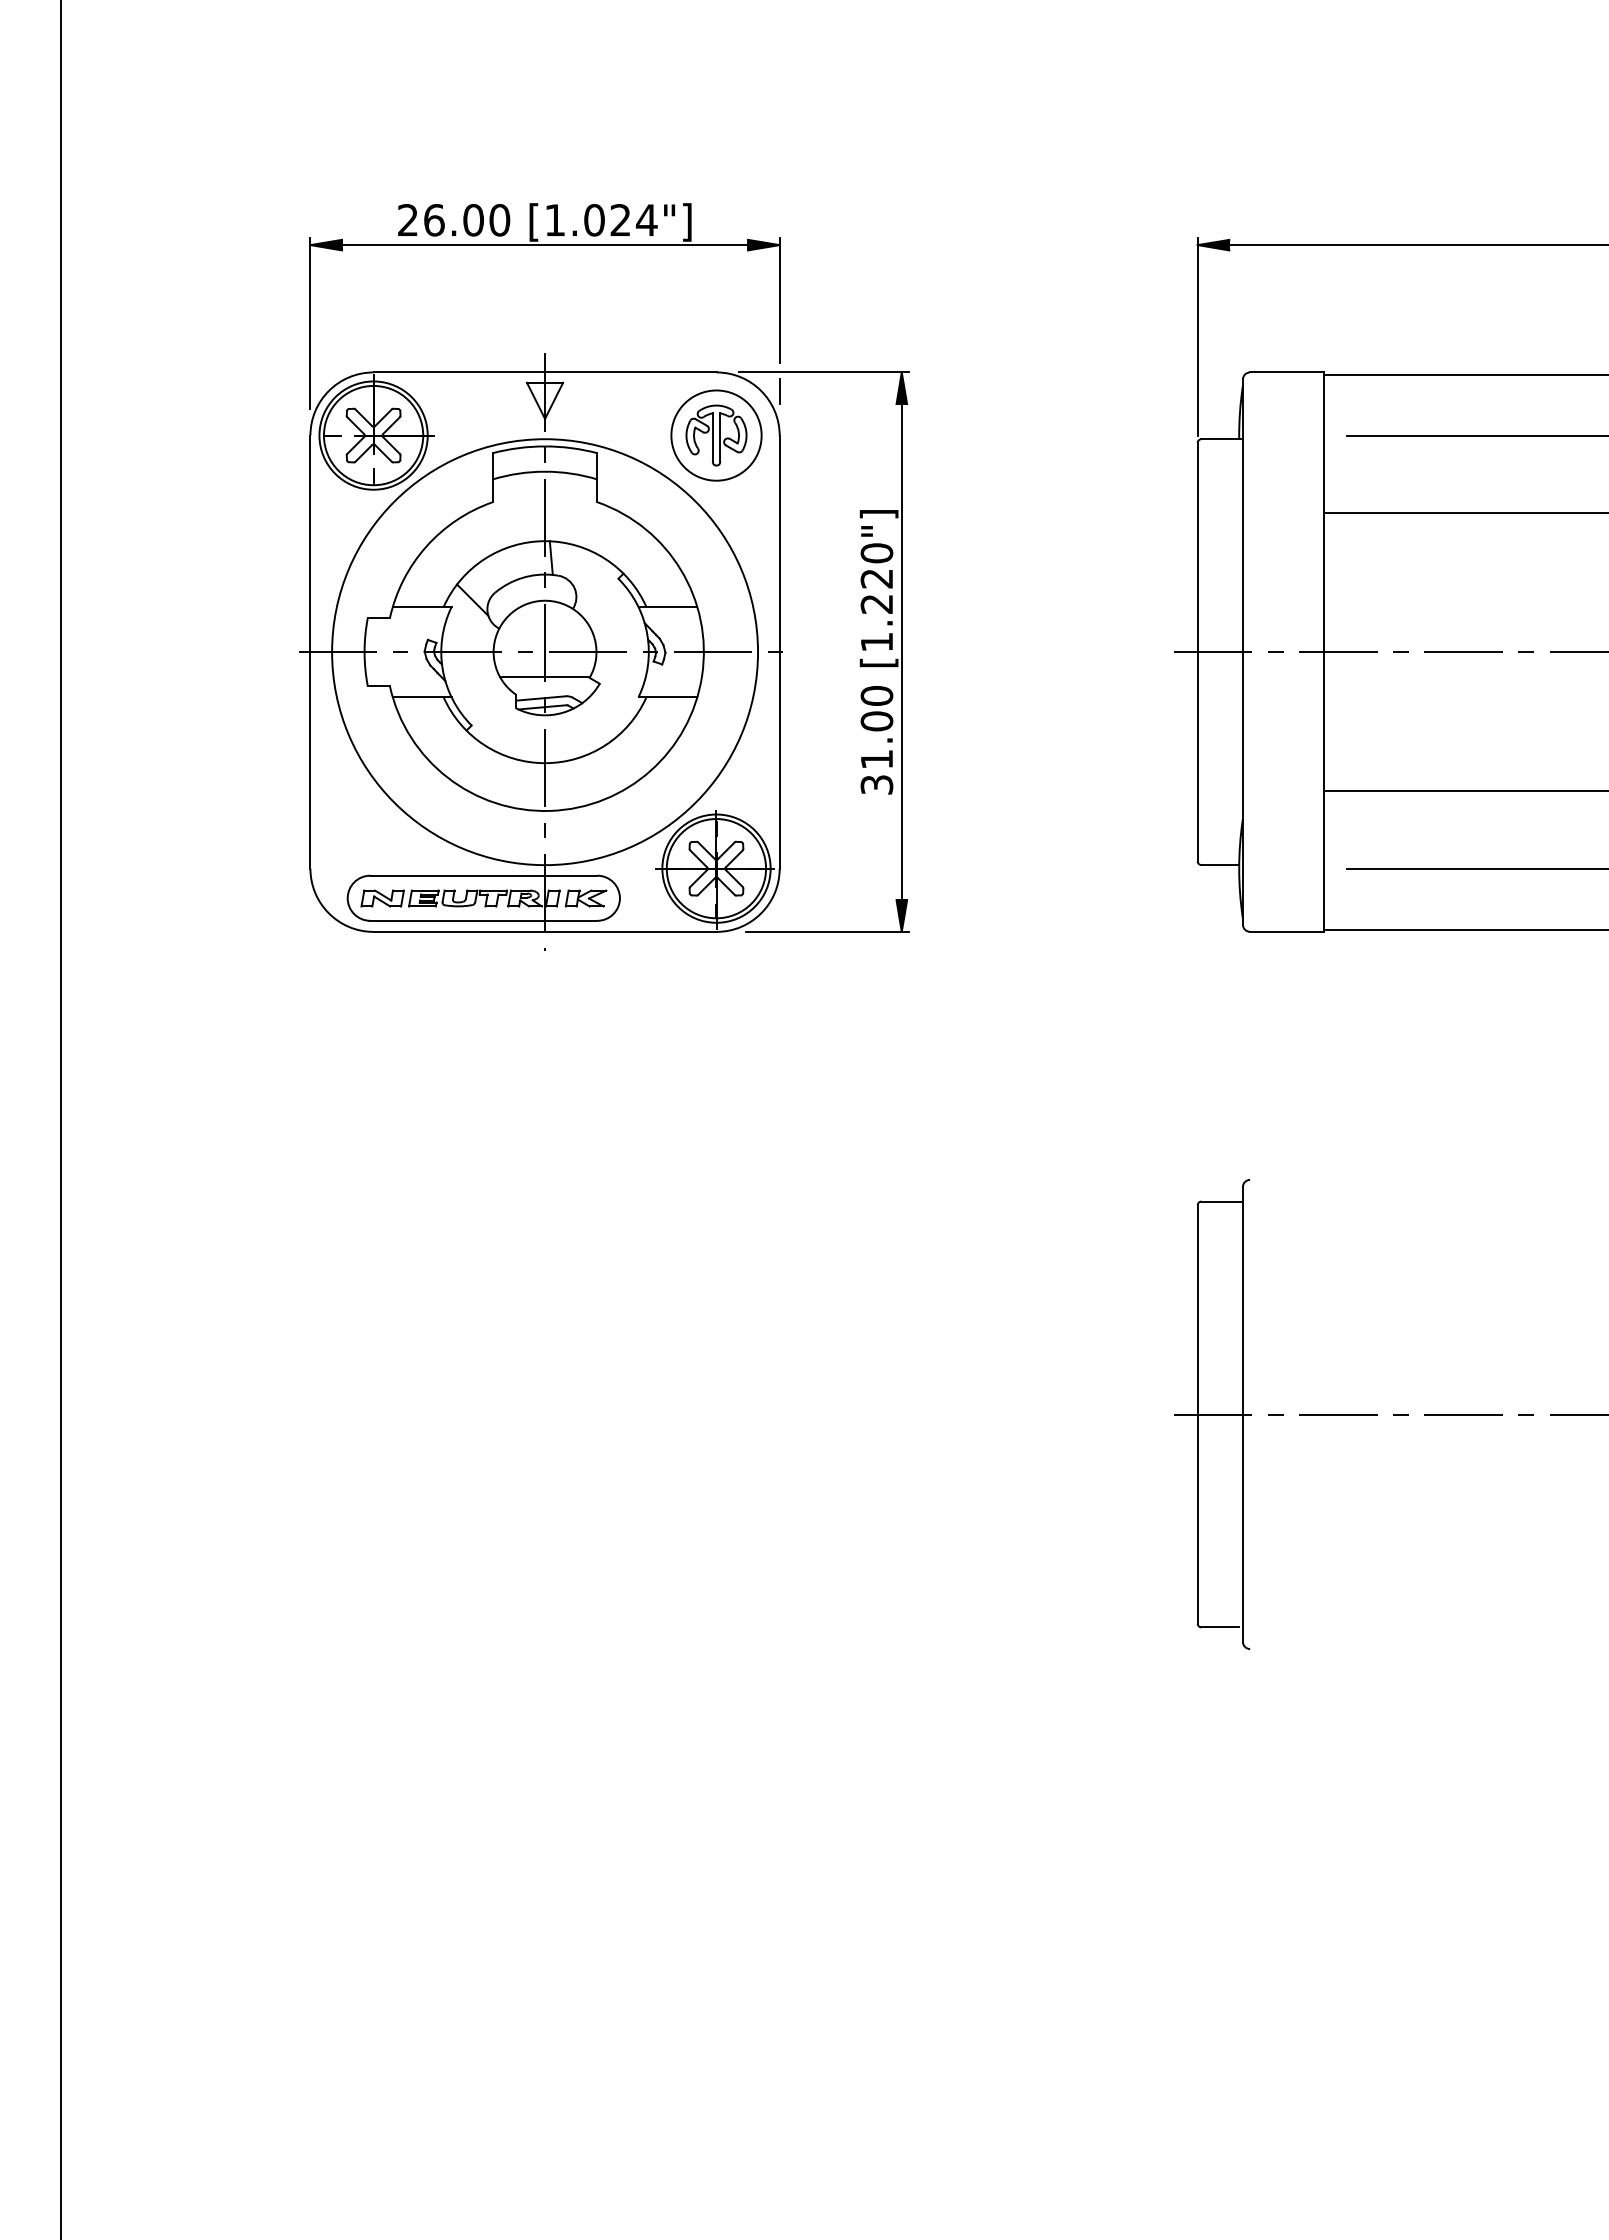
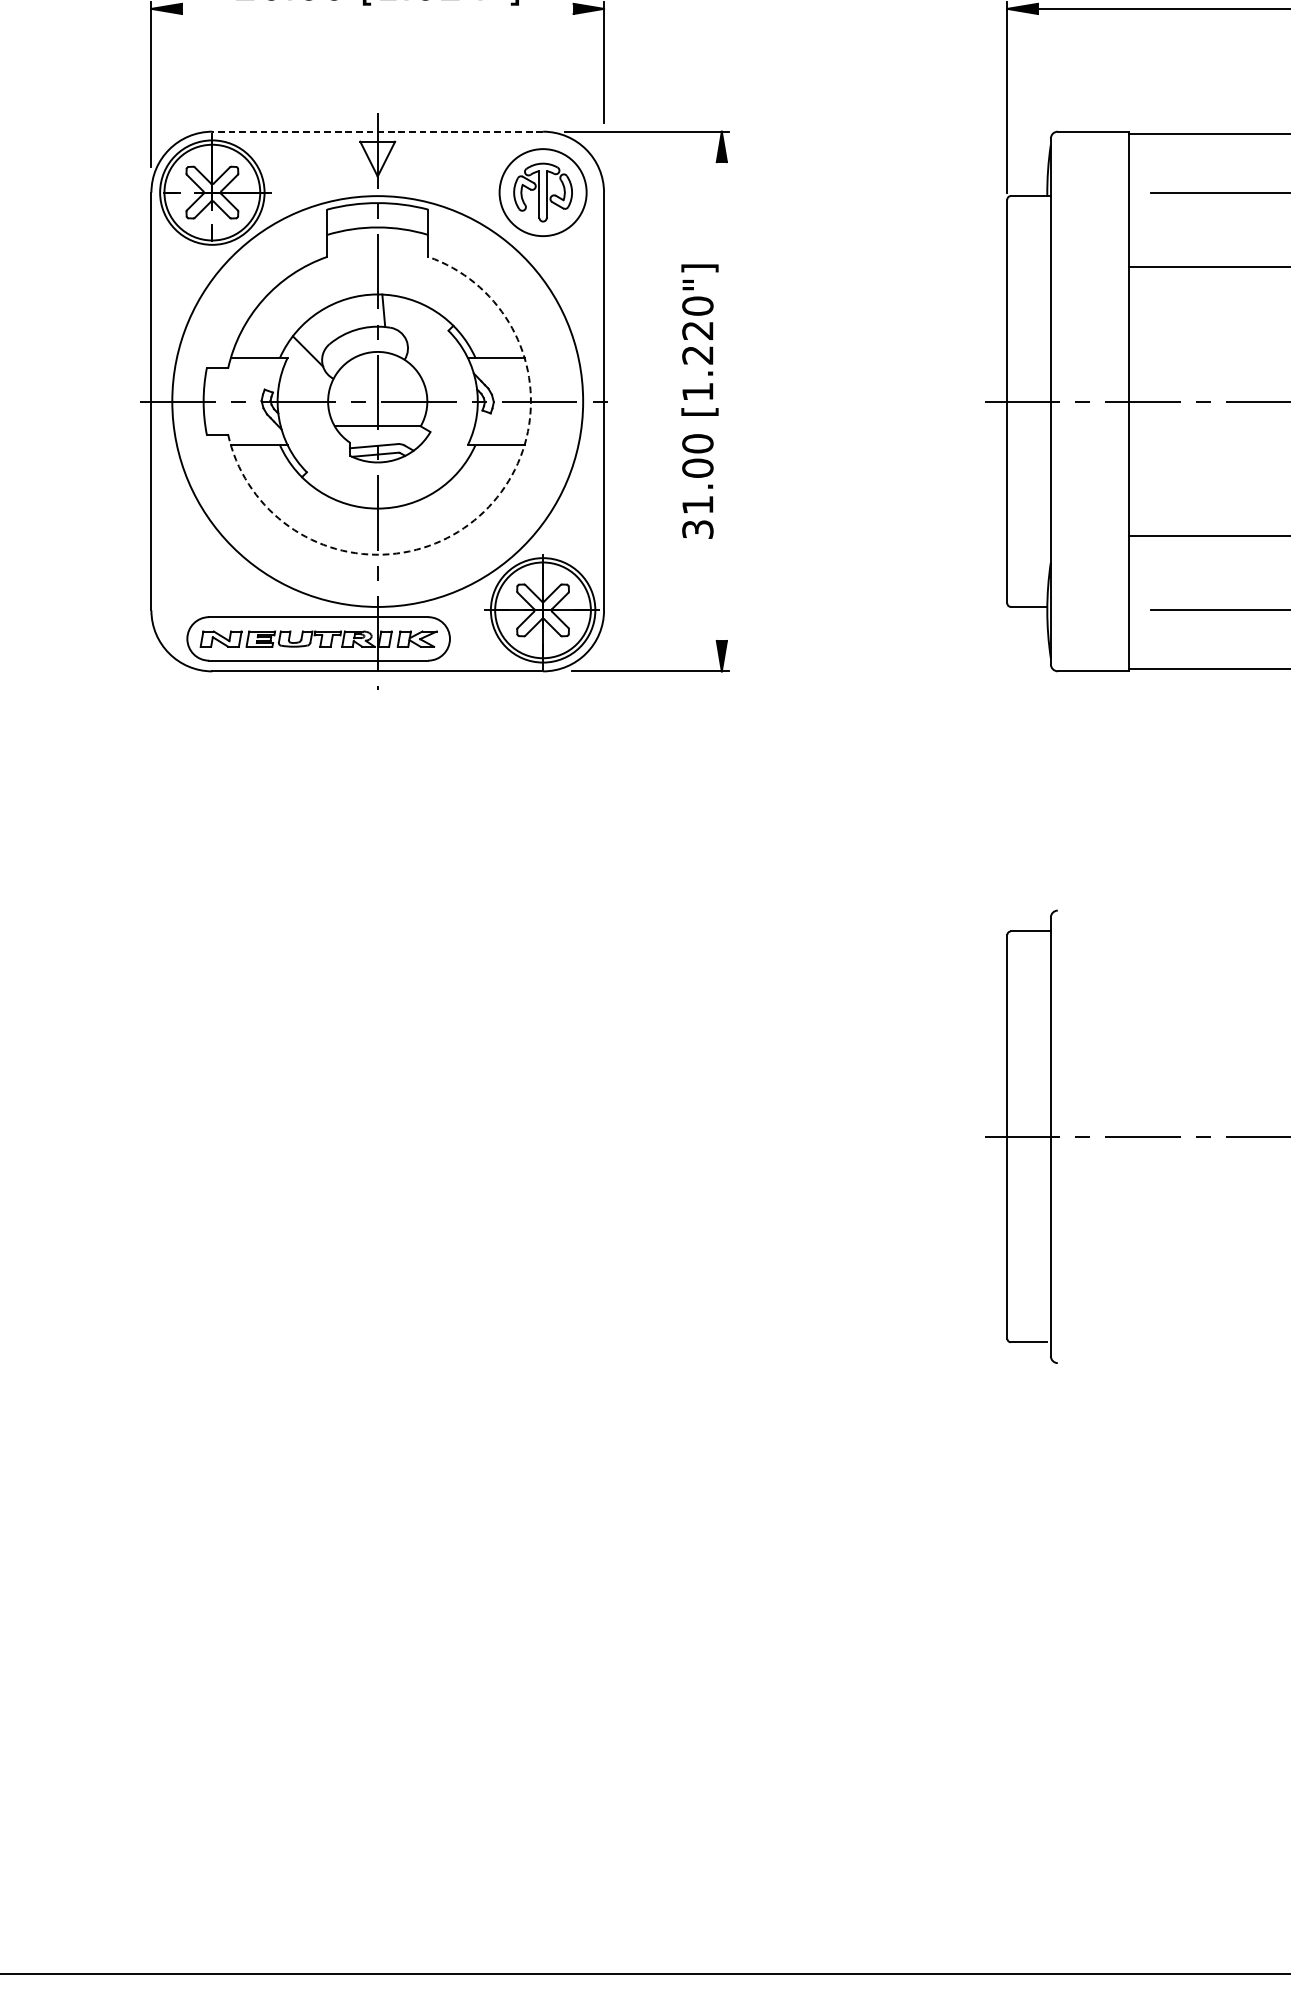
line: (545, 245) -> (378, 9), removed
line: (544, 372) -> (377, 131), solid -> dashed
line: (779, 391) -> (603, 150), removed
line: (901, 652) -> (721, 401), removed
arc: (650, 770) -> (479, 515), solid -> dashed

